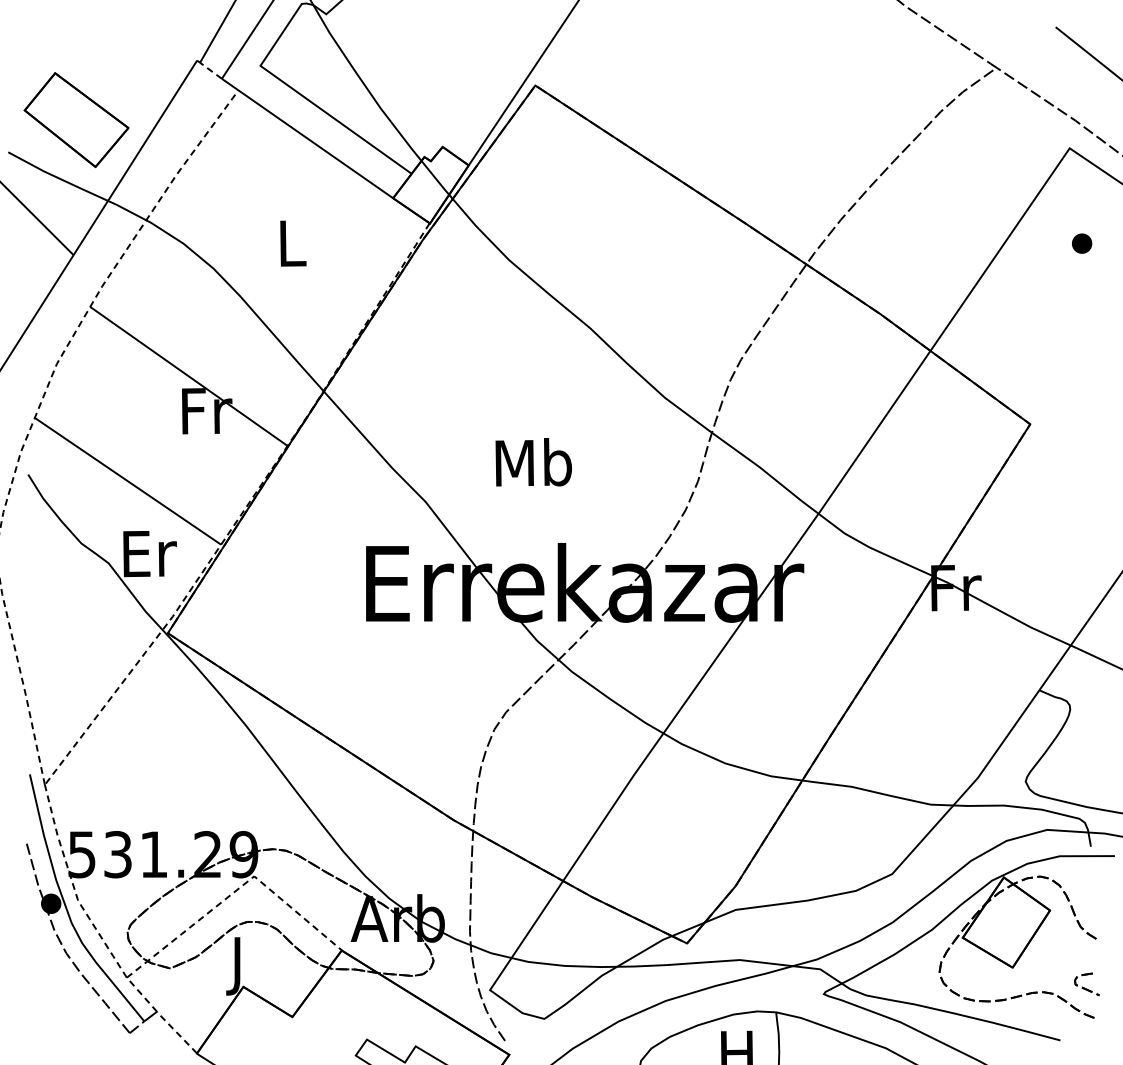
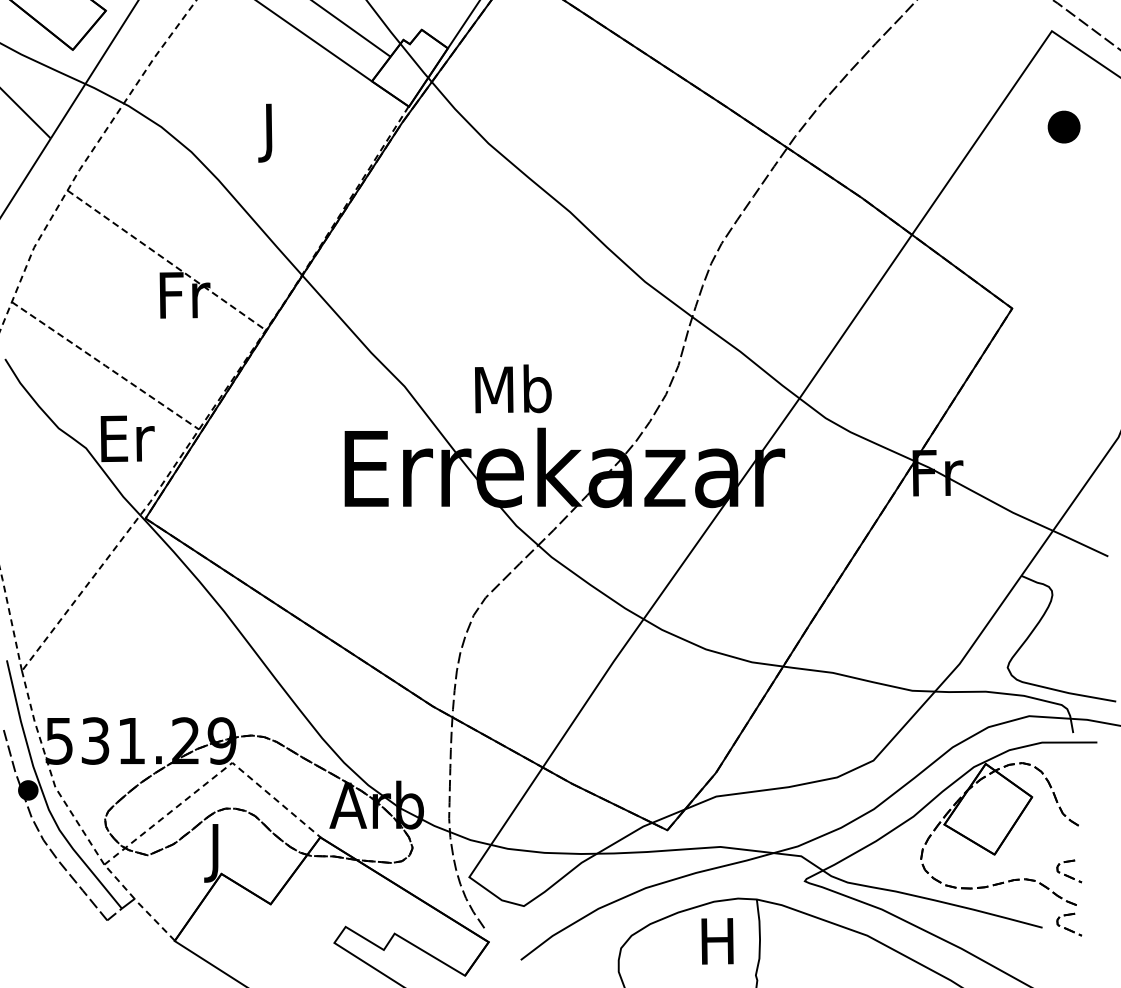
part: (1082, 243) -> (1064, 126), size x1.6
text: (293, 249) -> (271, 132), L -> J
line: (188, 376) -> (166, 260), solid -> dashed
text: (533, 462) -> (513, 389), moved
line: (128, 481) -> (105, 366), solid -> dashed
part: (1086, 1037) -> (1068, 924), added

